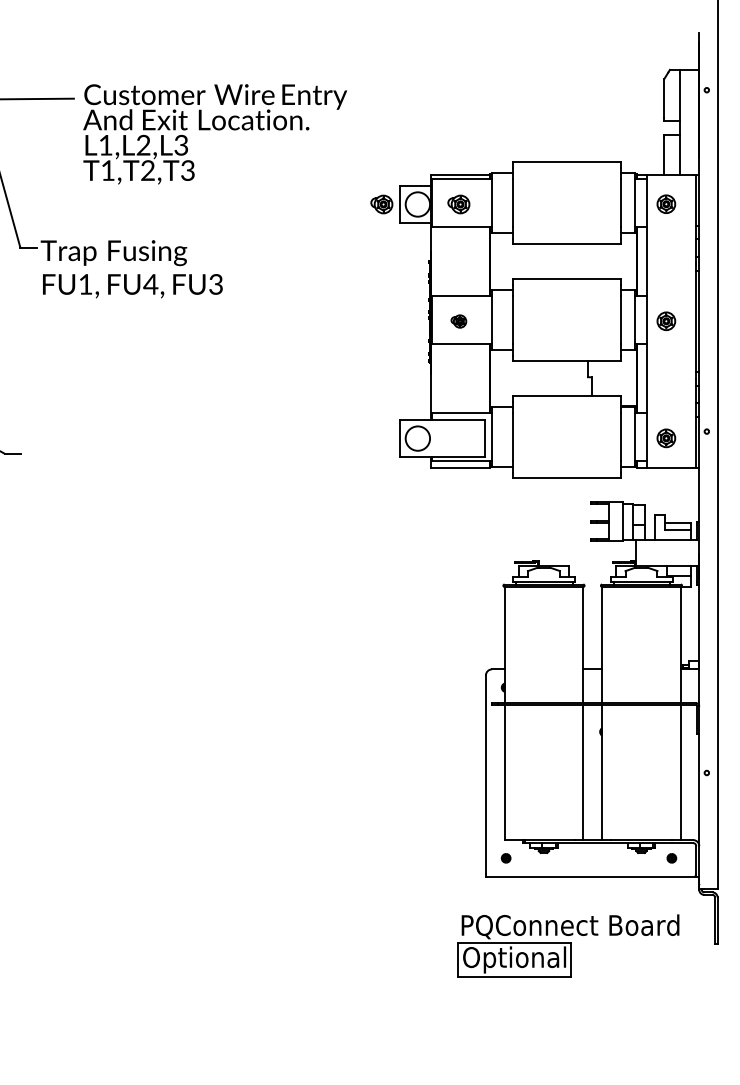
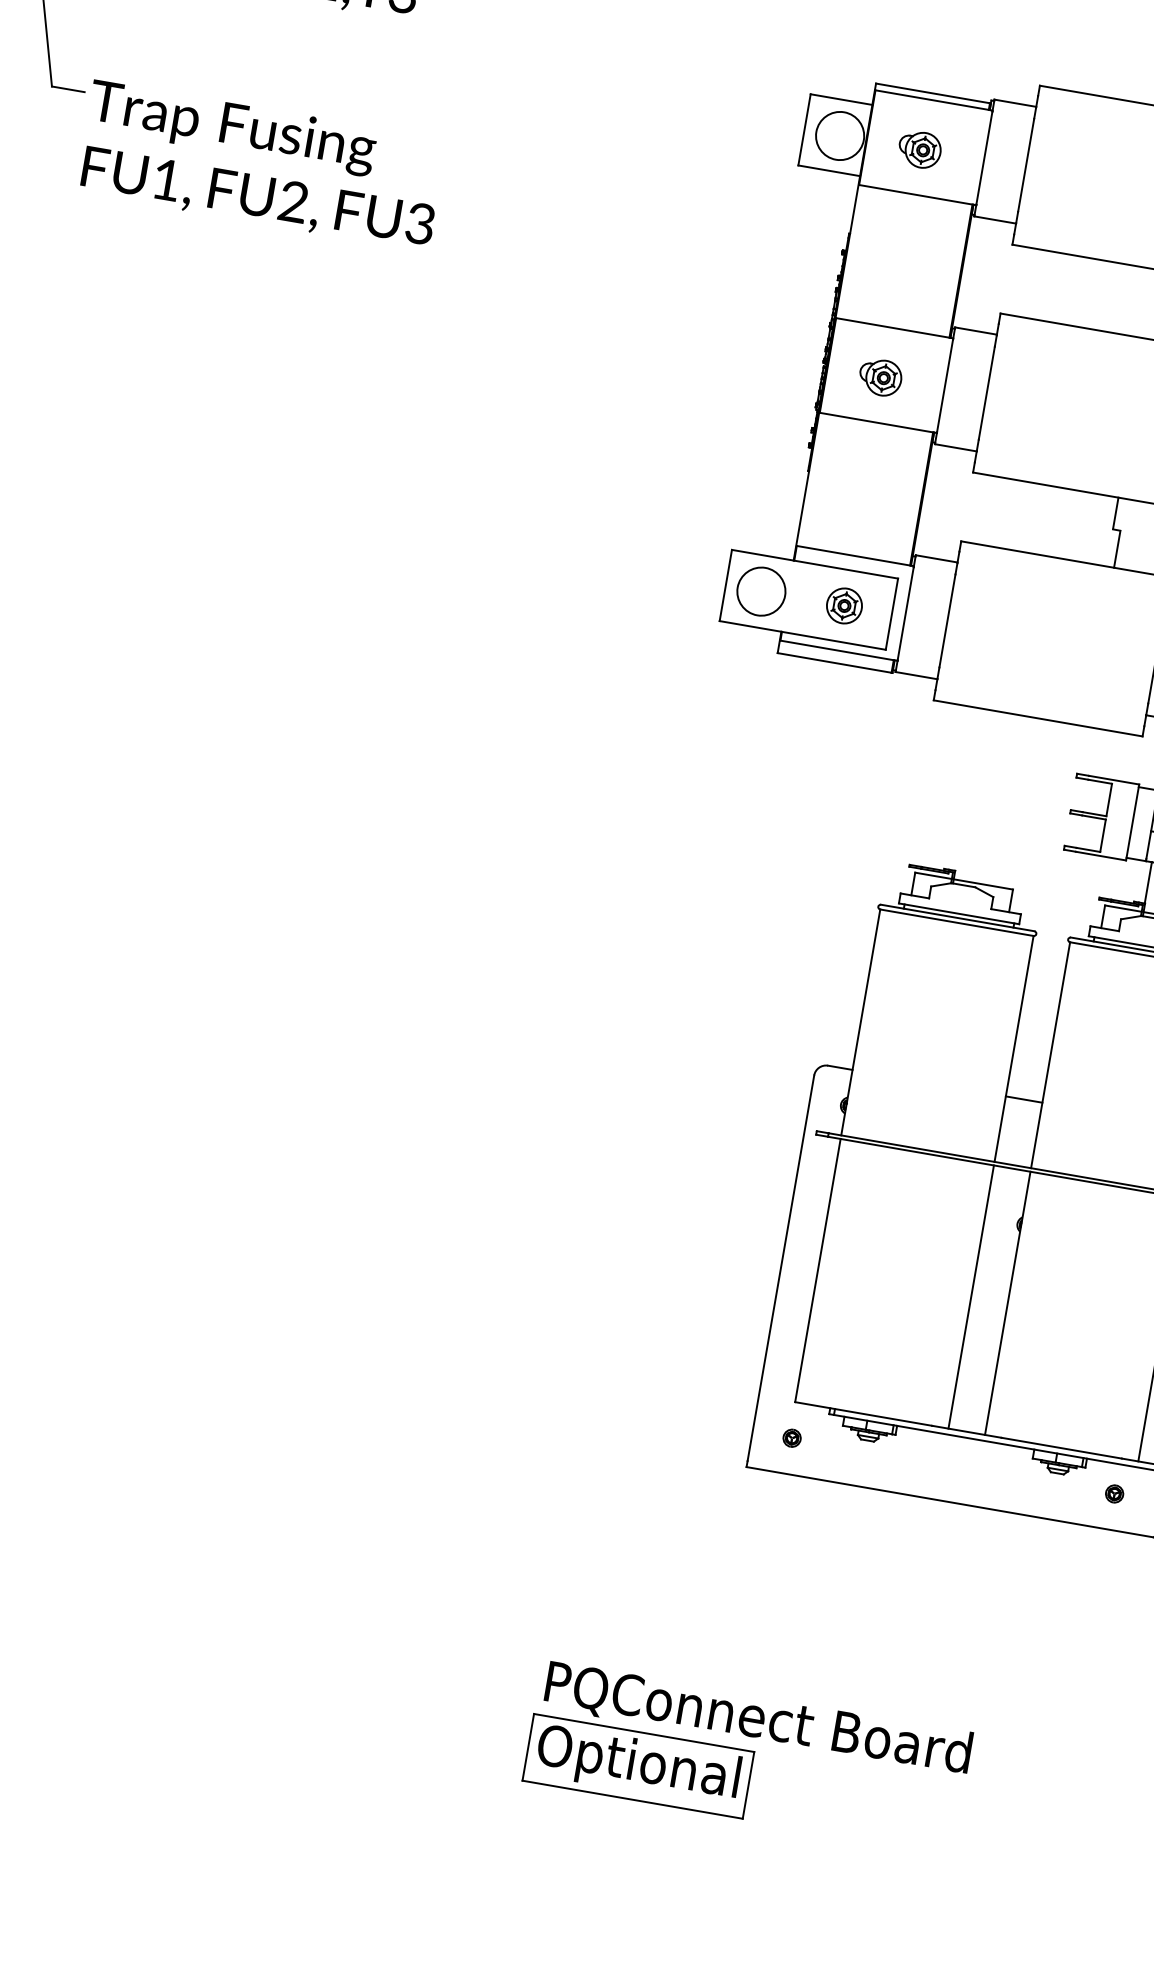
part: (381, 204) -> (769, 123), removed
text: (150, 284) -> (292, 201), FU4, -> FU2,
part: (458, 321) -> (879, 377), size x1.43
part: (460, 438) -> (844, 605), added
part: (568, 945) -> (747, 1755), moved

